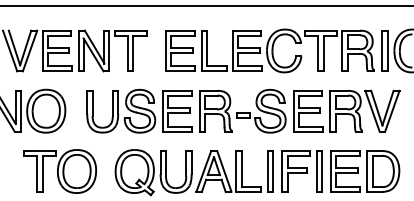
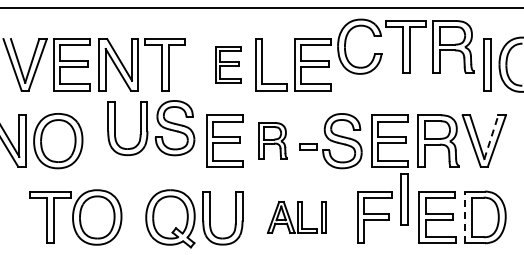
part: (180, 50) -> (228, 64), size x0.7
part: (320, 50) -> (405, 46), moved
line: (388, 107) -> (491, 136), solid -> dashed
part: (215, 110) -> (272, 140), size x0.7
part: (121, 111) -> (151, 128), moved
part: (234, 171) -> (296, 217), size x0.6
part: (319, 171) -> (404, 199), moved
line: (367, 171) -> (465, 217), solid -> dashed

